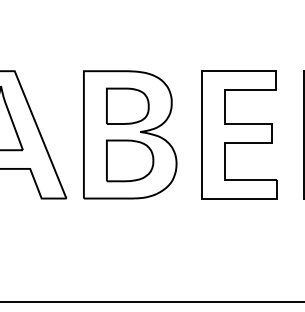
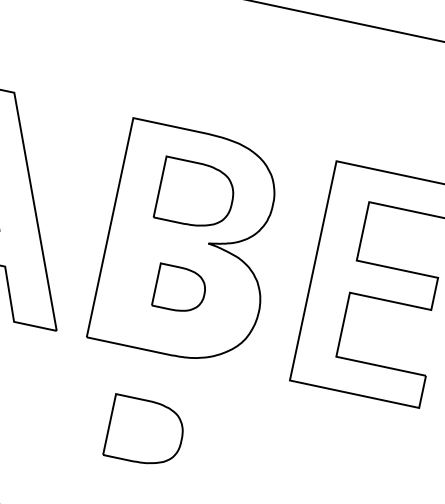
part: (130, 160) -> (180, 288), size x0.6
part: (127, 243) -> (145, 430), added

